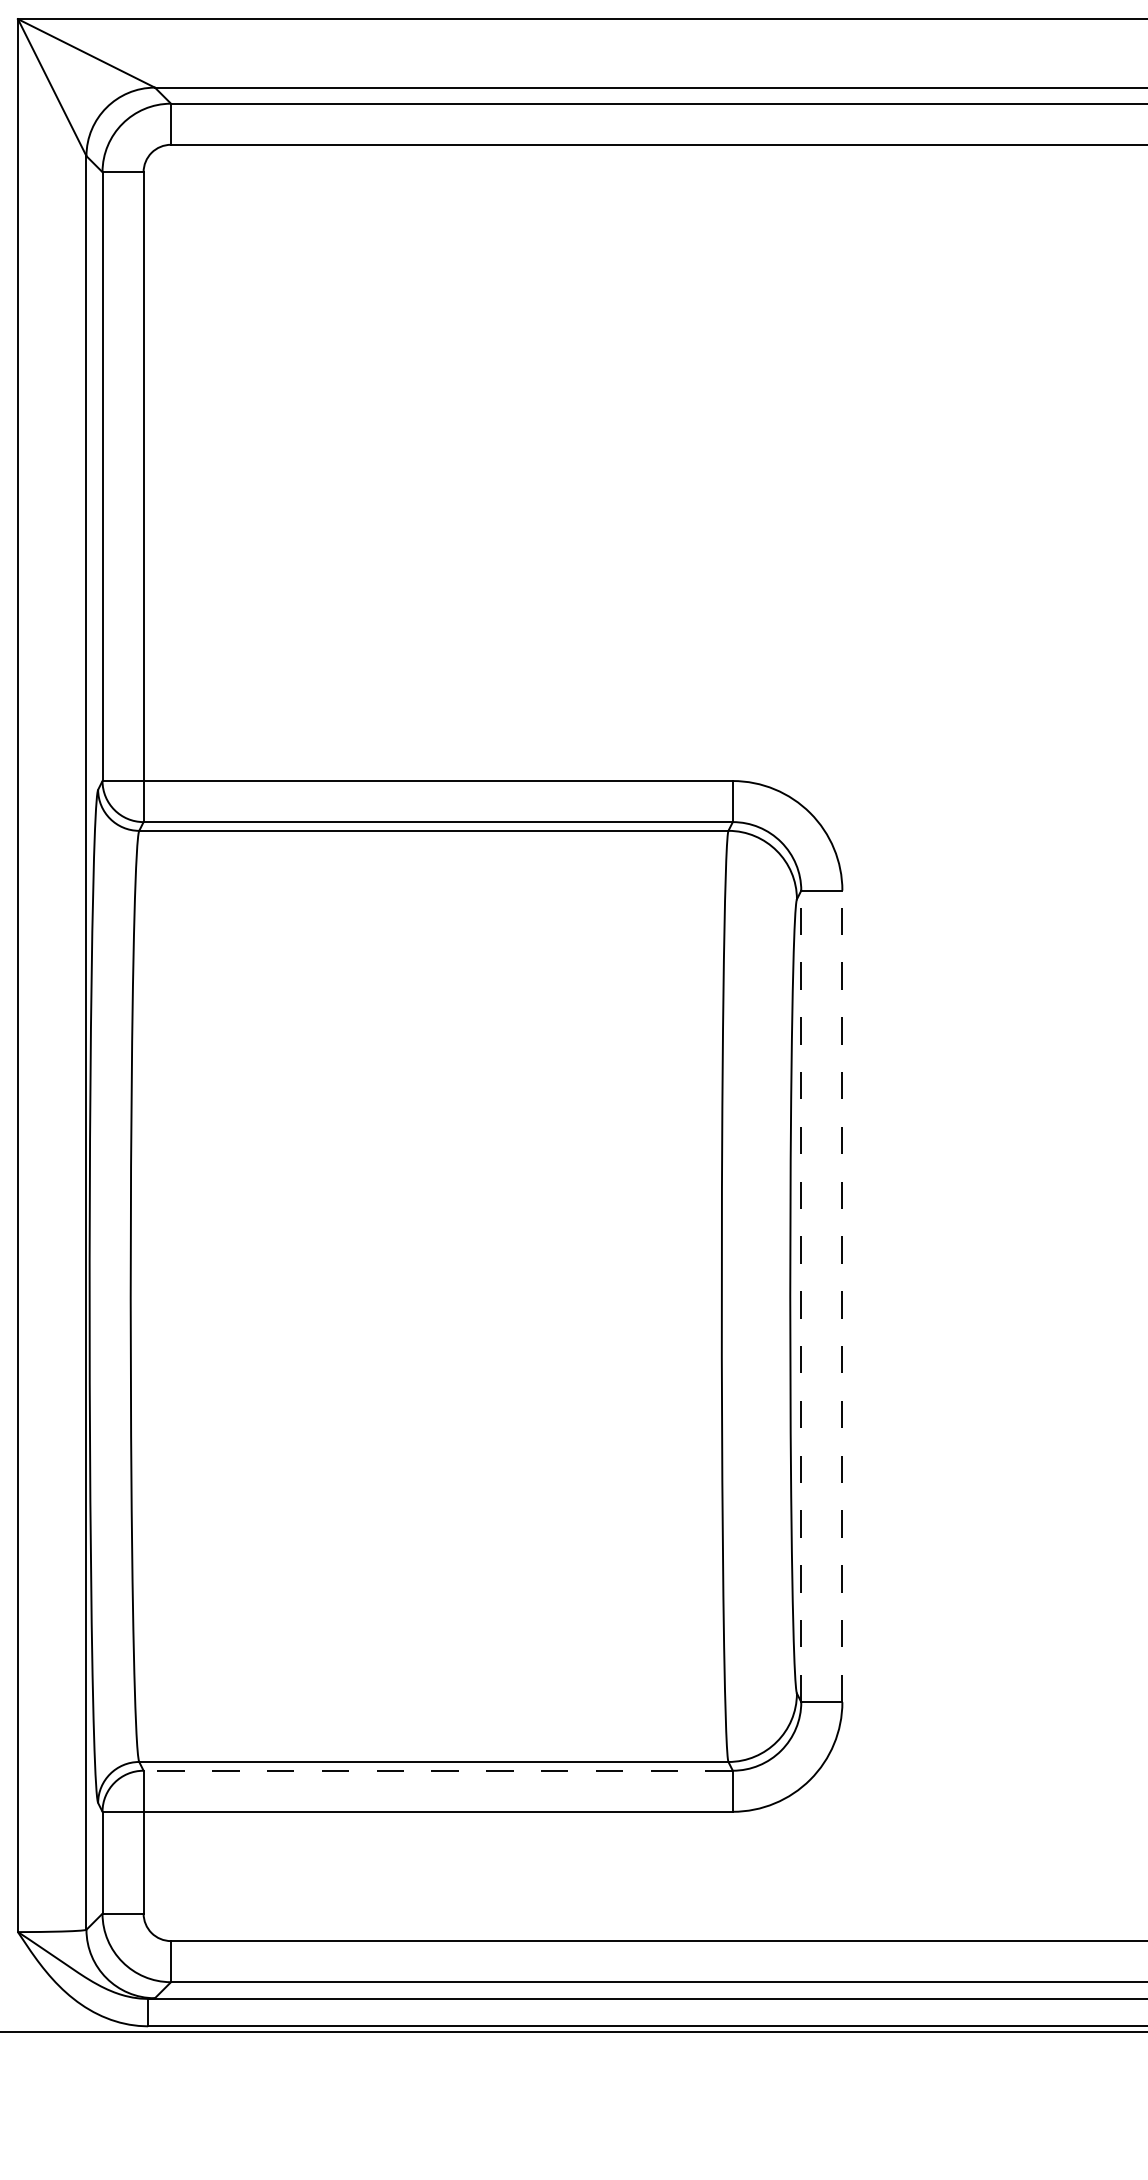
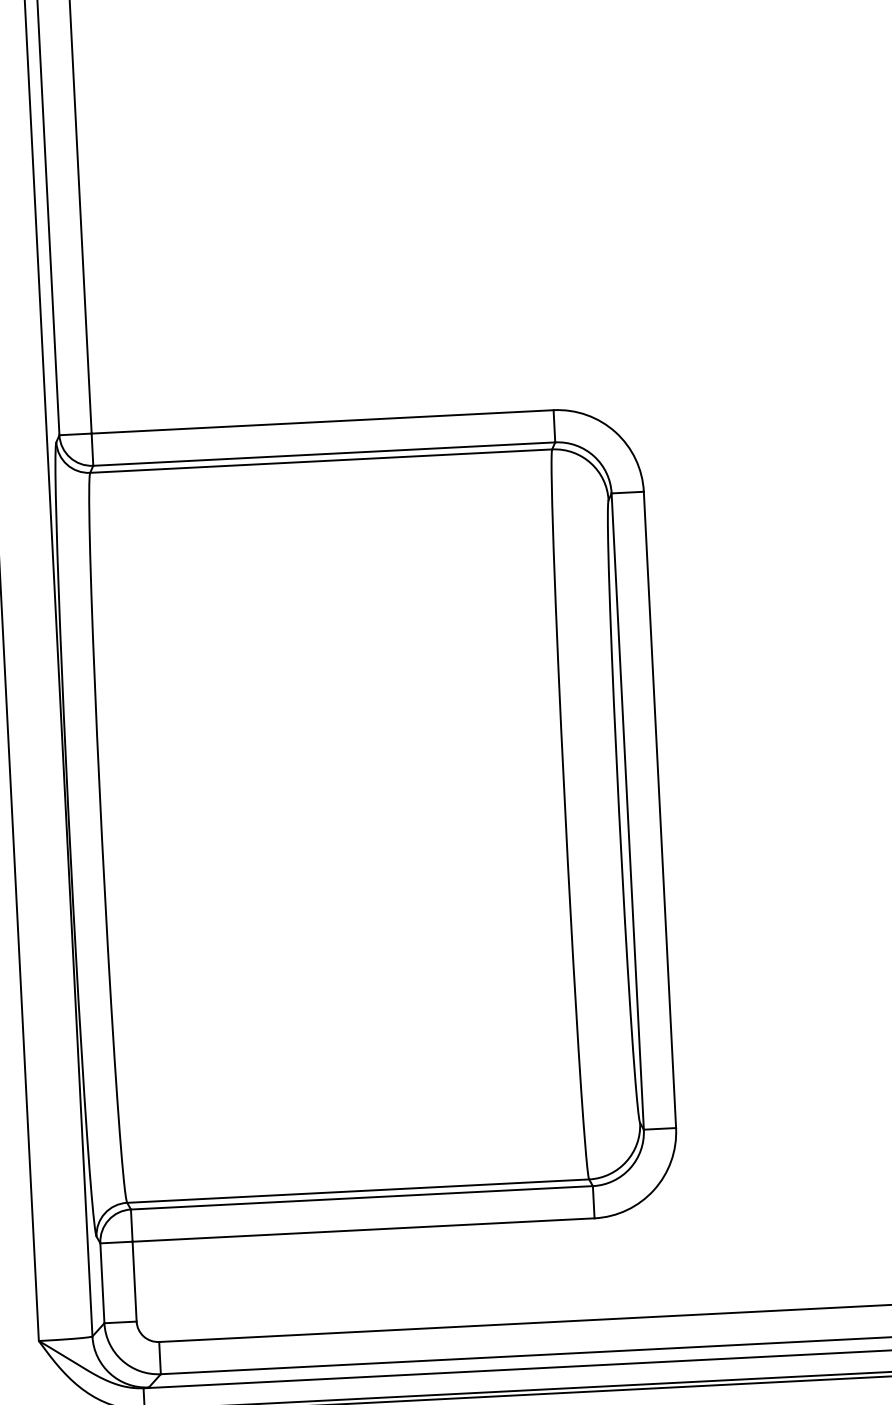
line: (801, 1296) -> (627, 811), dashed -> solid
line: (842, 1296) -> (660, 809), dashed -> solid
line: (438, 1770) -> (362, 1197), dashed -> solid

